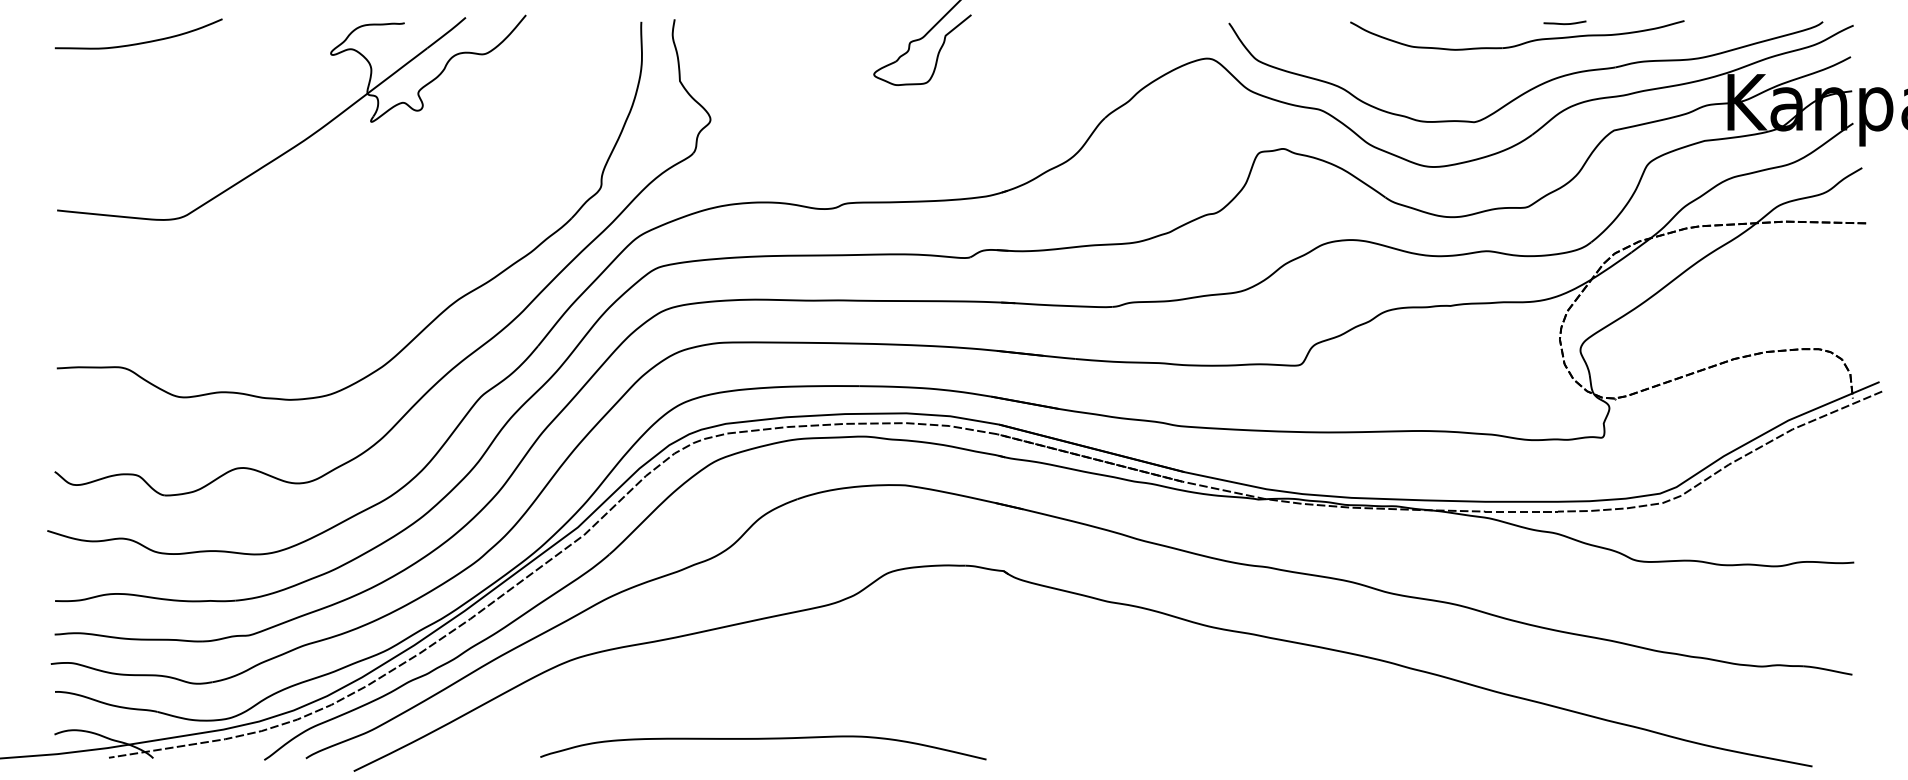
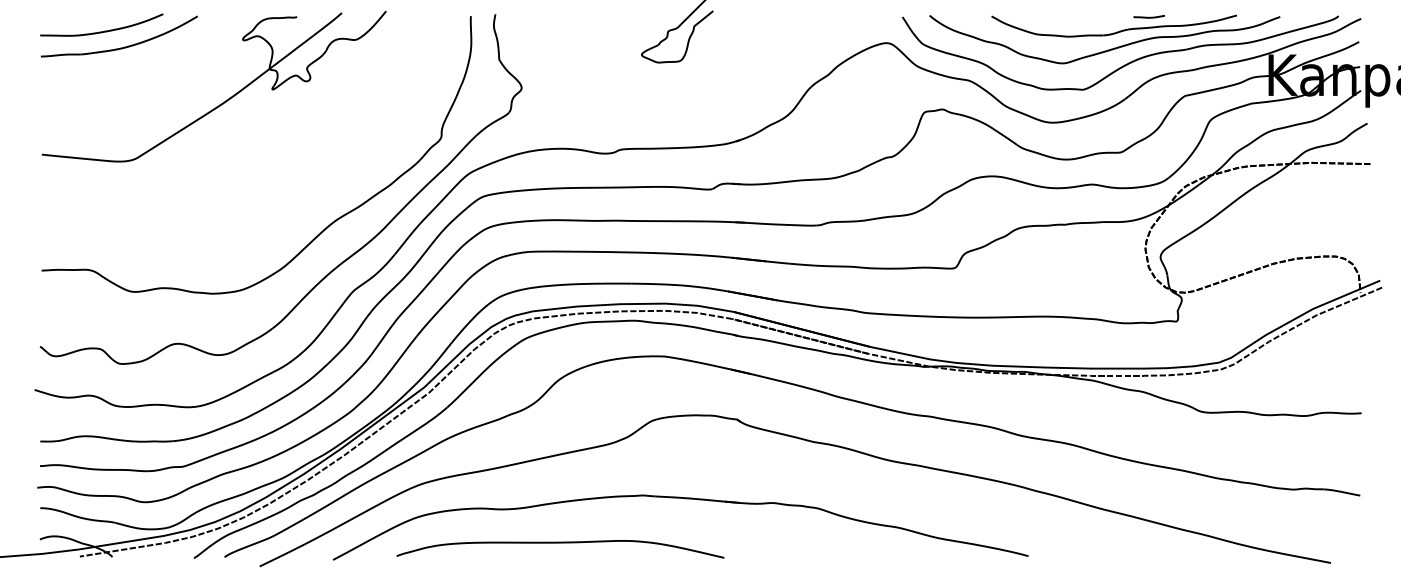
part: (166, 64) -> (122, 47), added
curve: (1509, 67) -> (1108, 49), added
part: (932, 679) -> (684, 499), added

